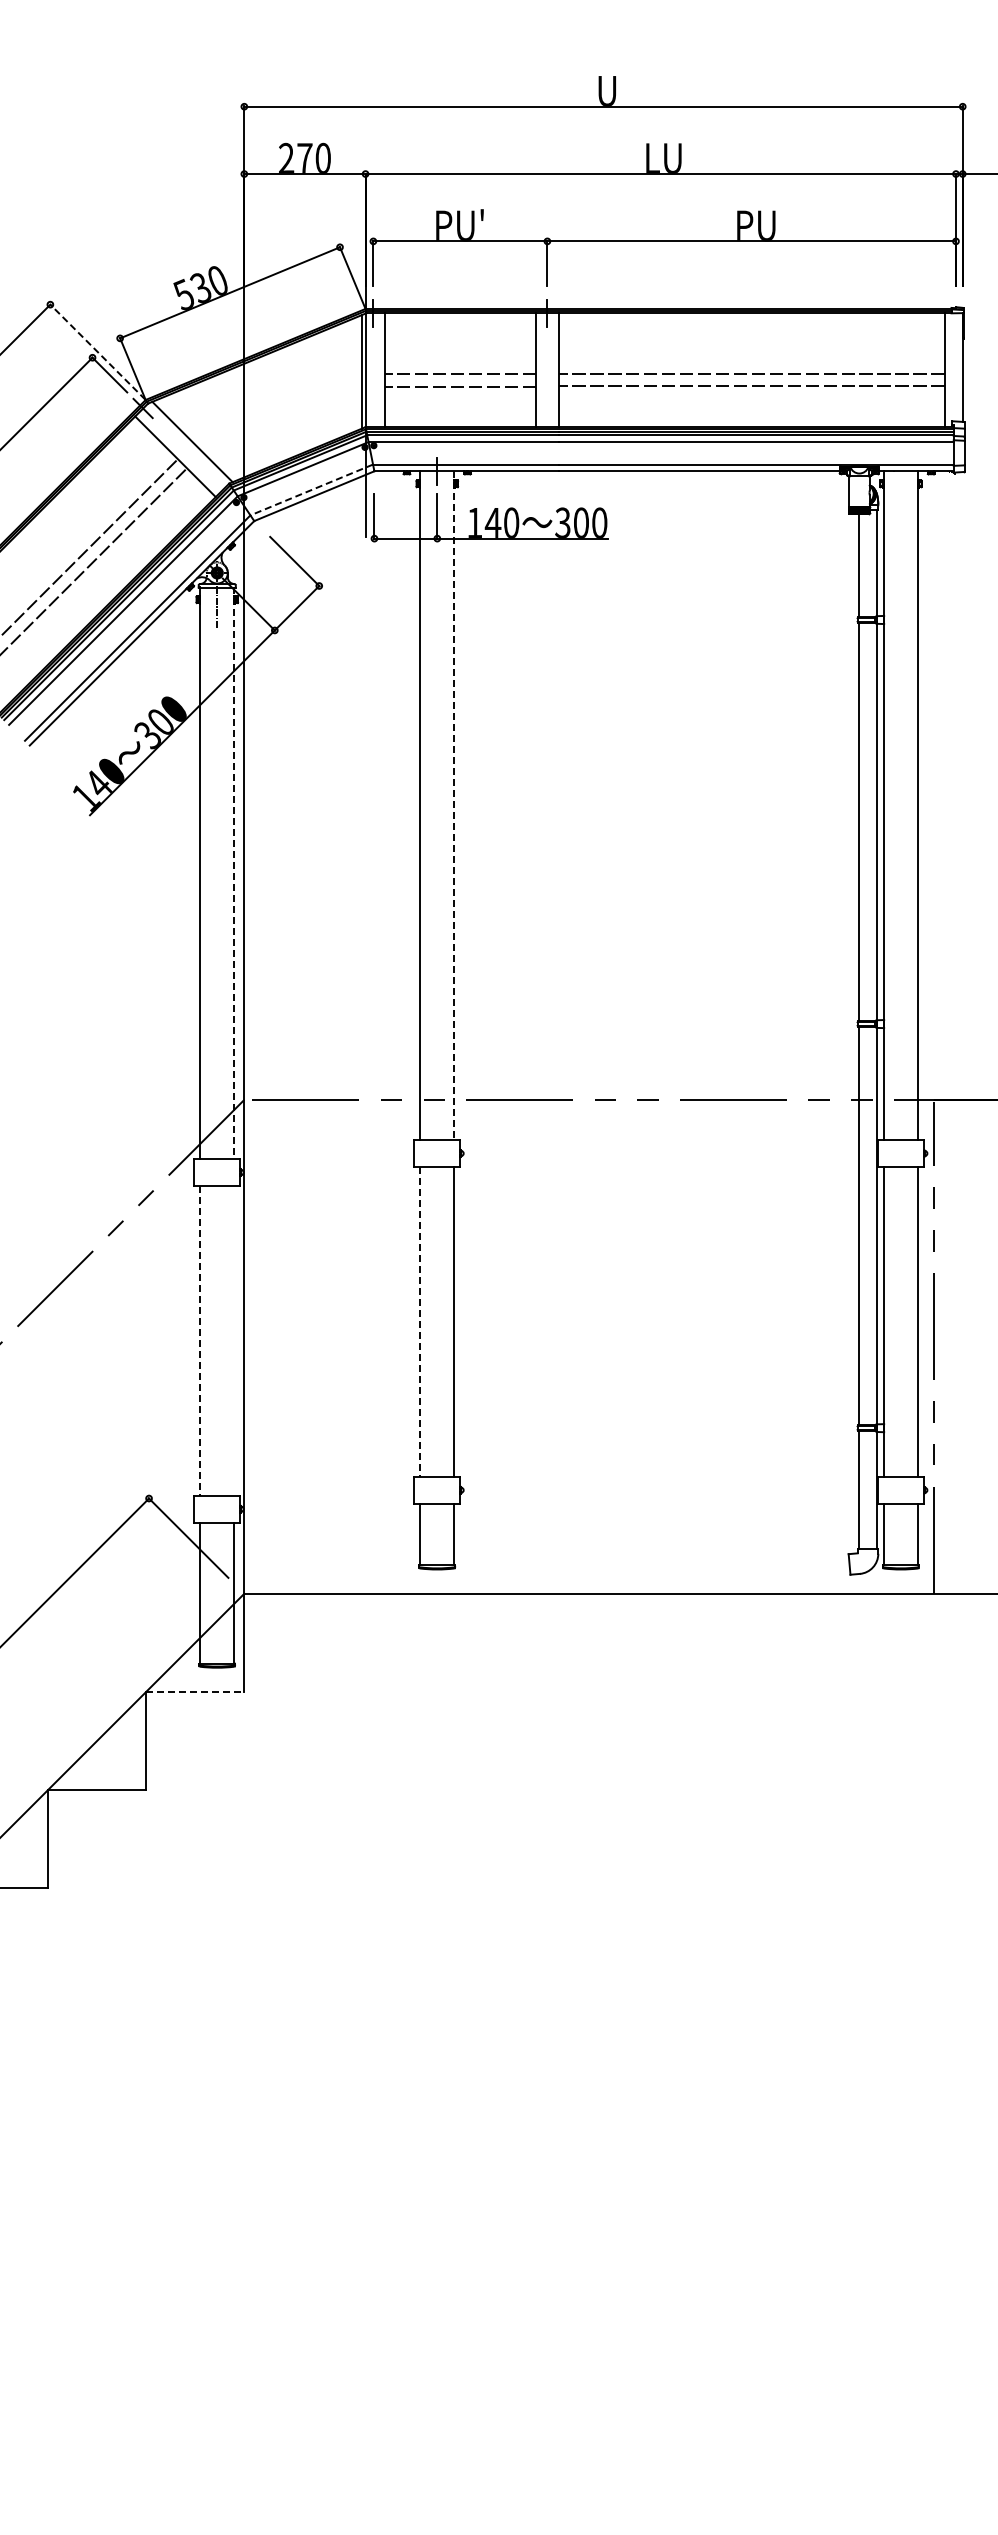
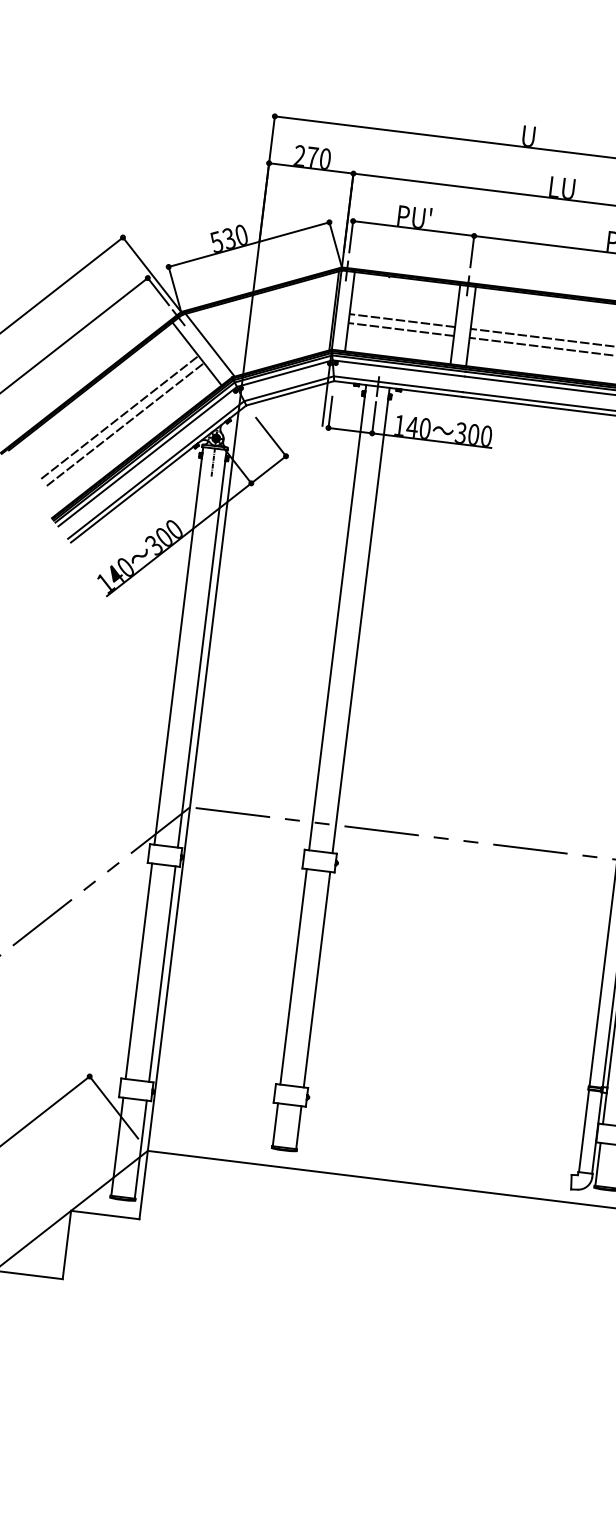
line: (97, 351) -> (151, 274), dashed -> solid
line: (311, 490) -> (288, 389), dashed -> solid
line: (454, 806) -> (361, 621), dashed -> solid
line: (234, 873) -> (202, 648), dashed -> solid
line: (420, 1321) -> (293, 976), dashed -> solid
line: (200, 1340) -> (138, 970), dashed -> solid
line: (234, 1340) -> (162, 973), added
line: (195, 1692) -> (105, 1215), dashed -> solid

